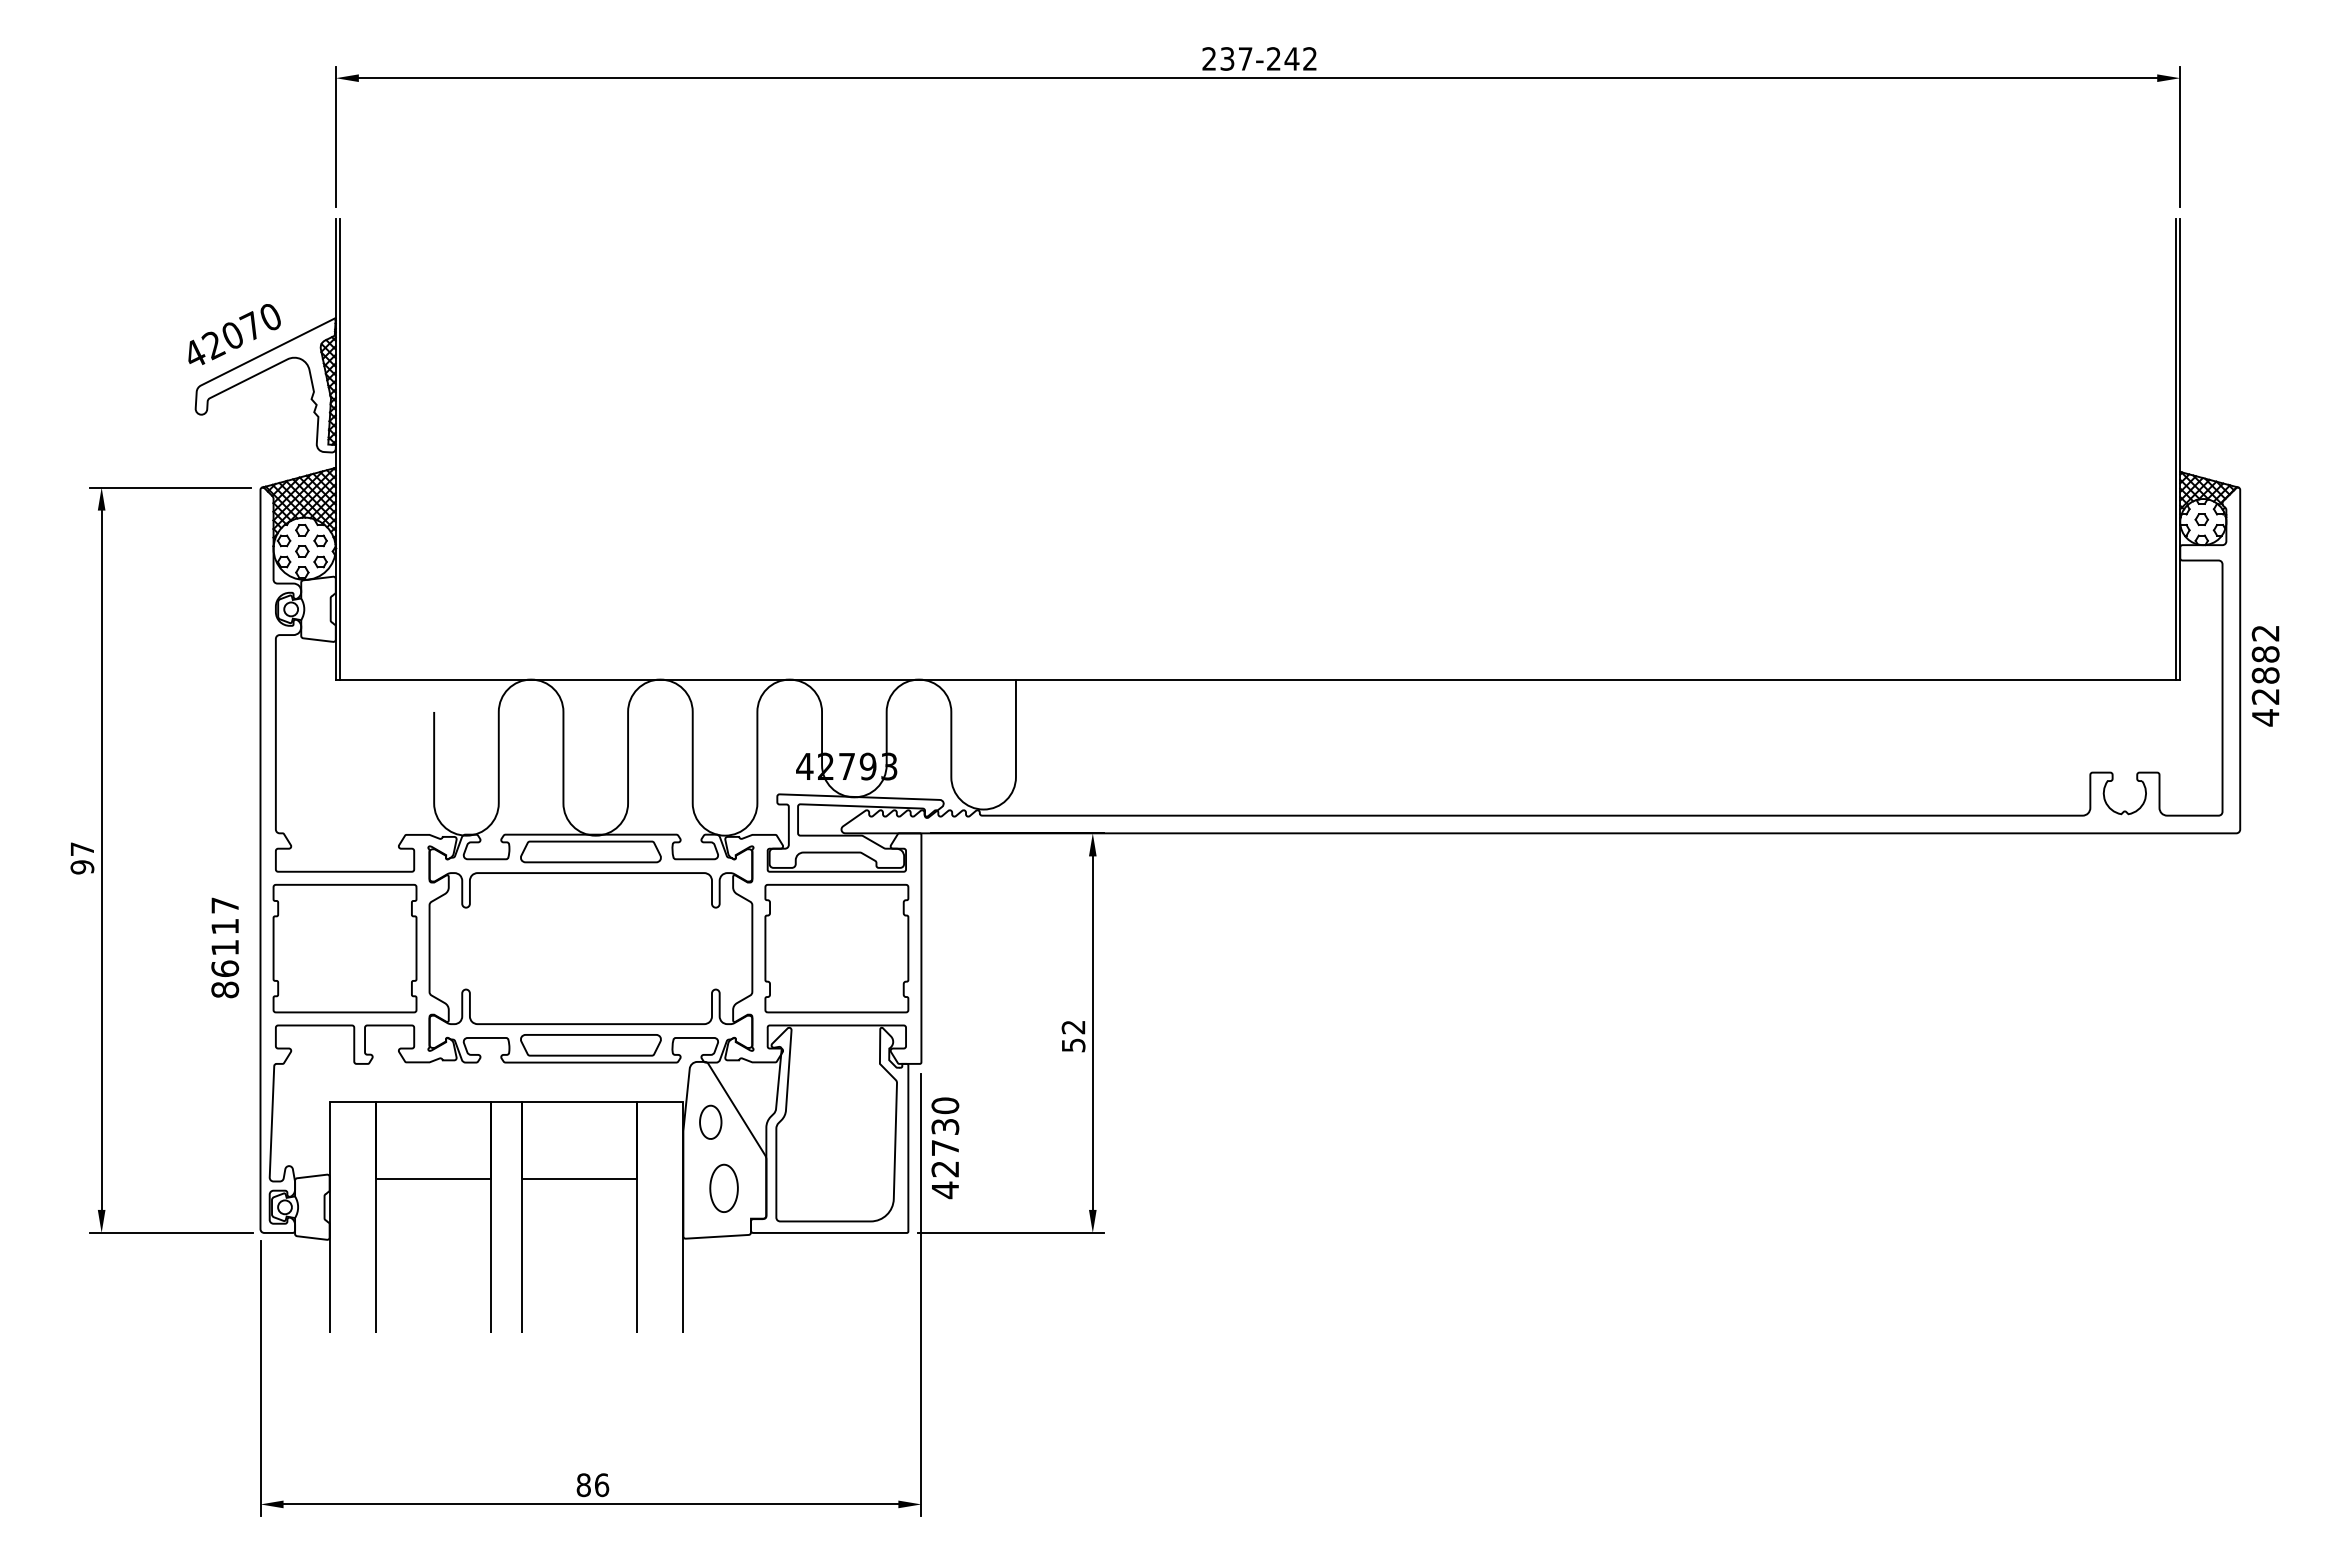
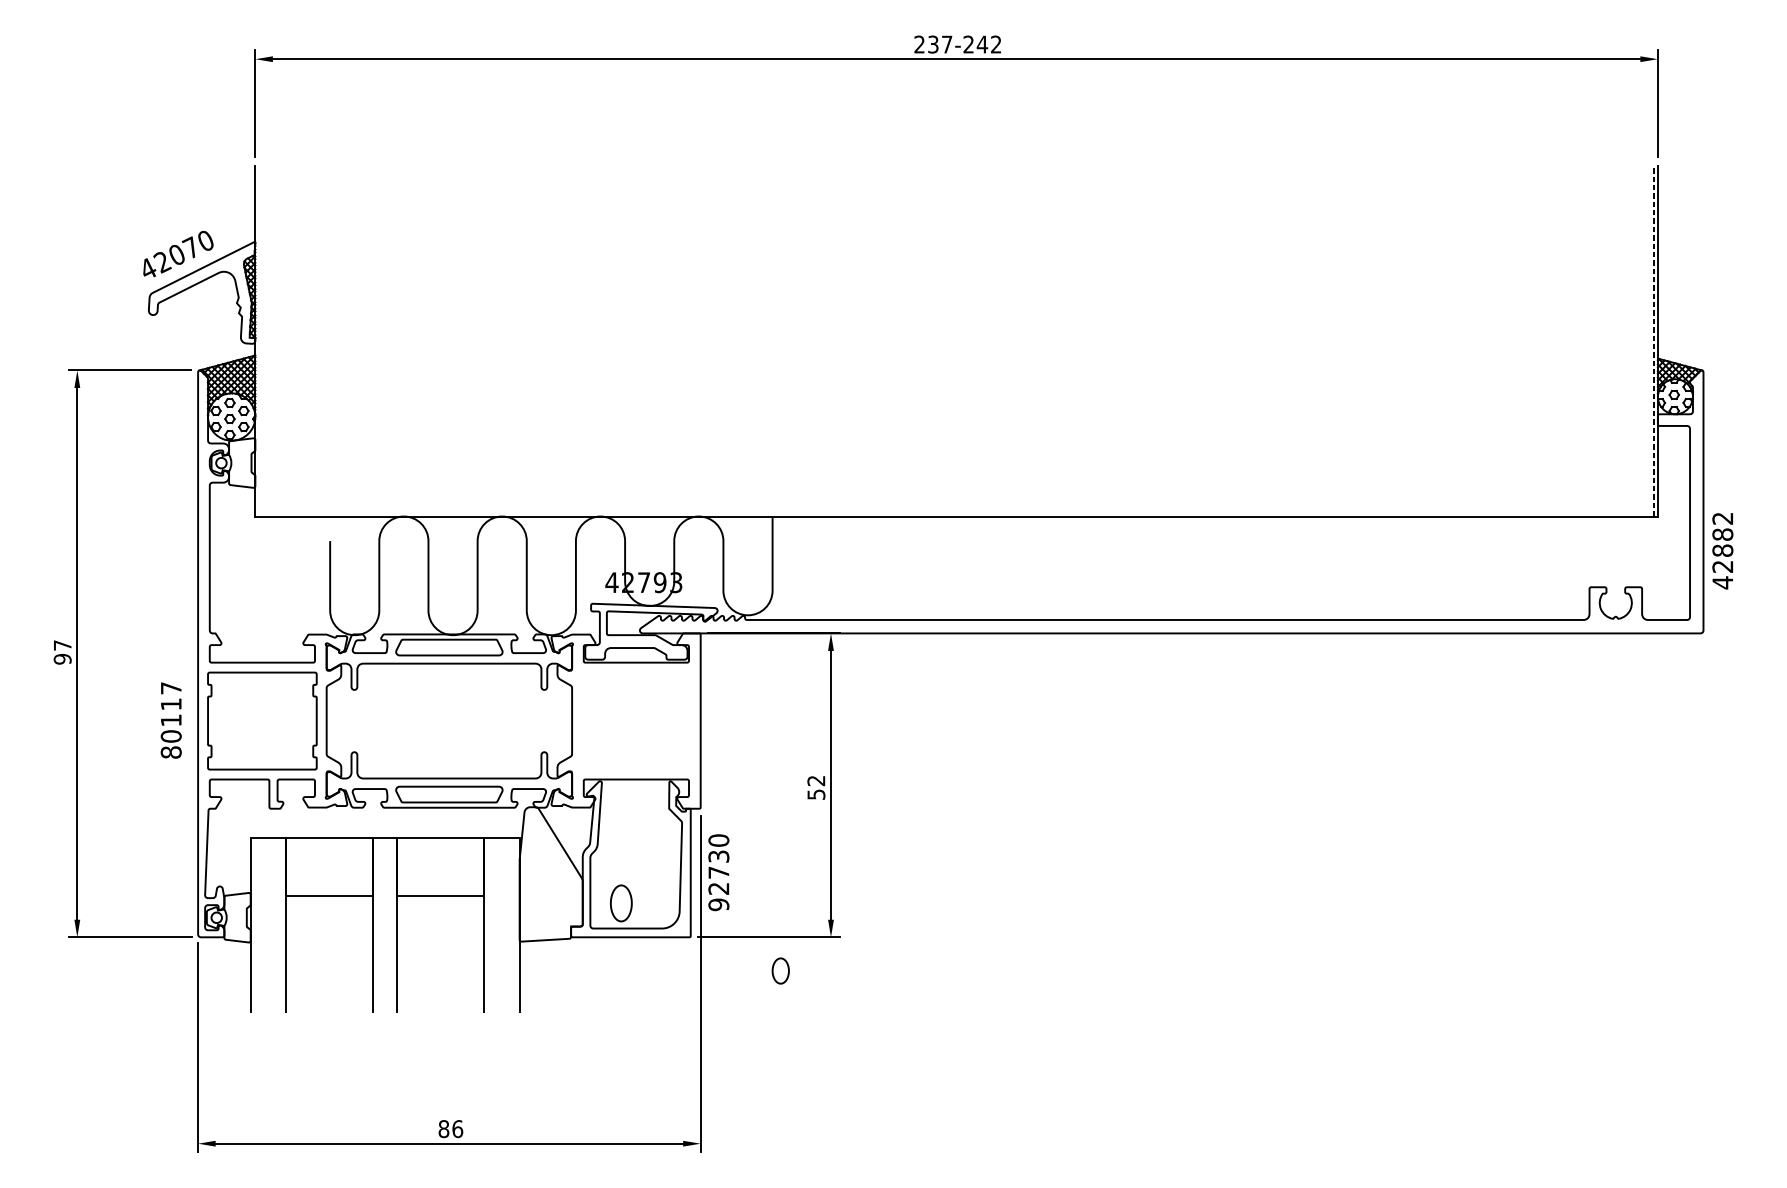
line: (340, 448) -> (258, 340), removed
line: (2175, 449) -> (1654, 341), solid -> dashed
text: (2265, 676) -> (1722, 551), moved
part: (836, 948) -> (636, 720), removed
text: (224, 968) -> (170, 736), 86117 -> 80117
part: (710, 1121) -> (780, 970), moved
part: (723, 1187) -> (620, 902), moved
text: (945, 1190) -> (718, 905), 42730 -> 92730

